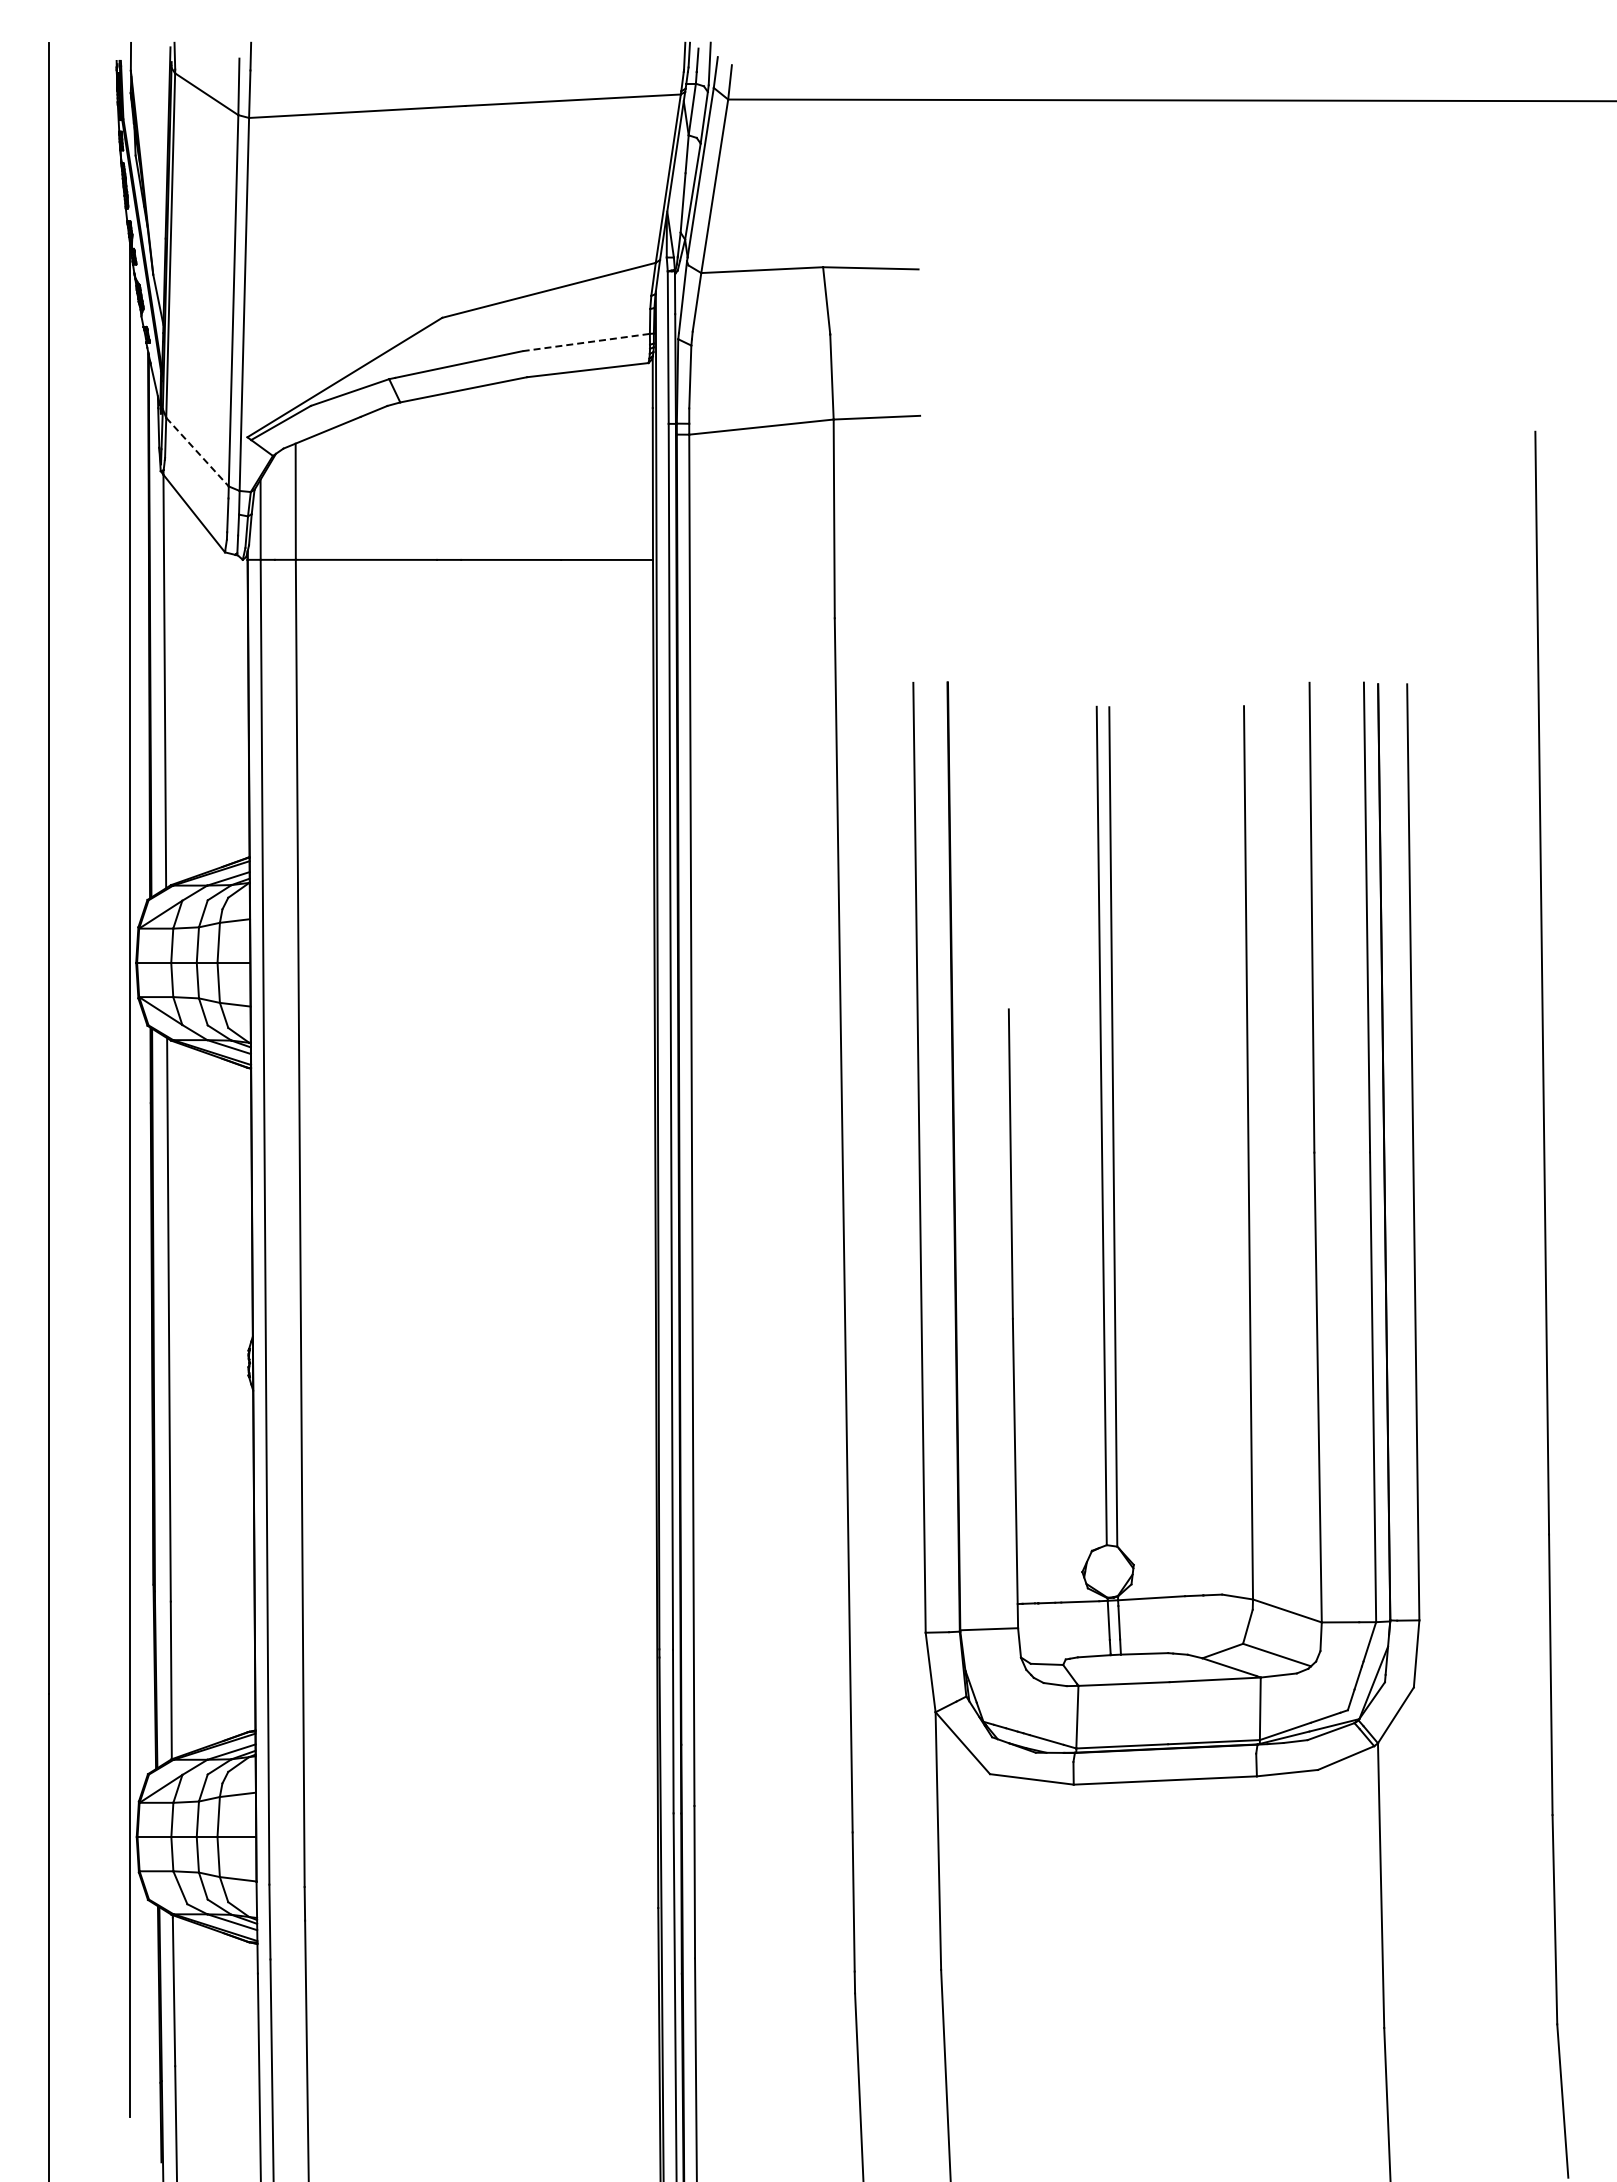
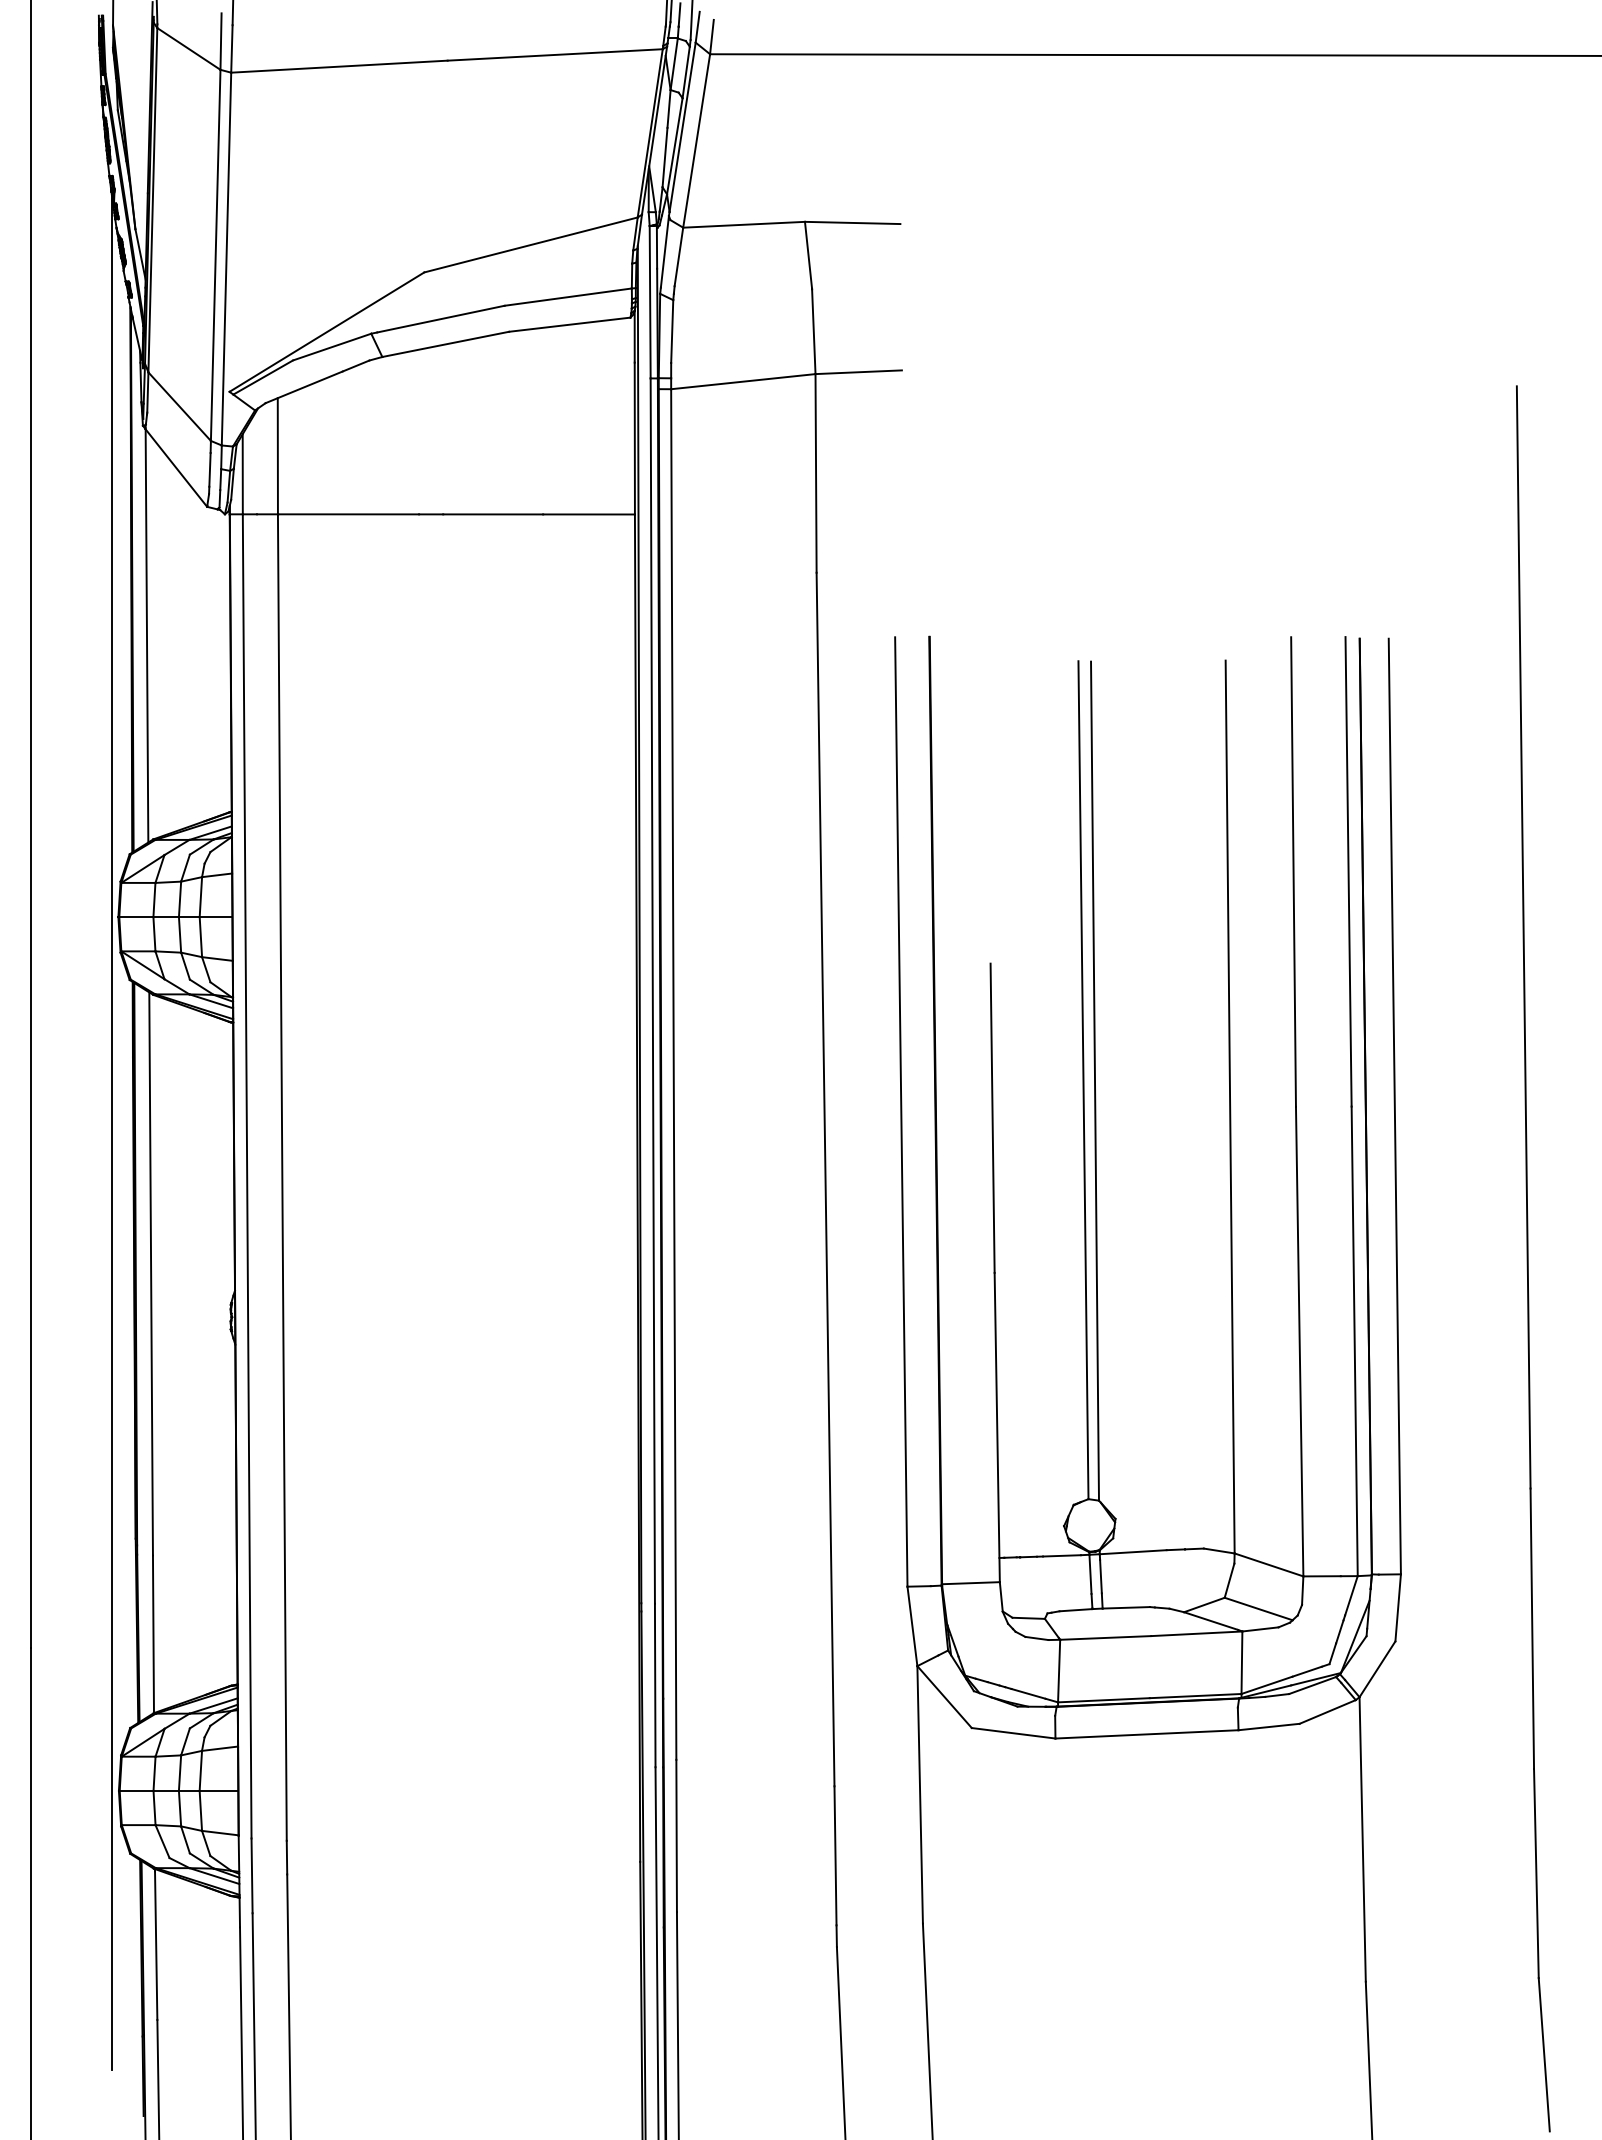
line: (586, 342) -> (568, 297), dashed -> solid
line: (197, 452) -> (179, 407), dashed -> solid

